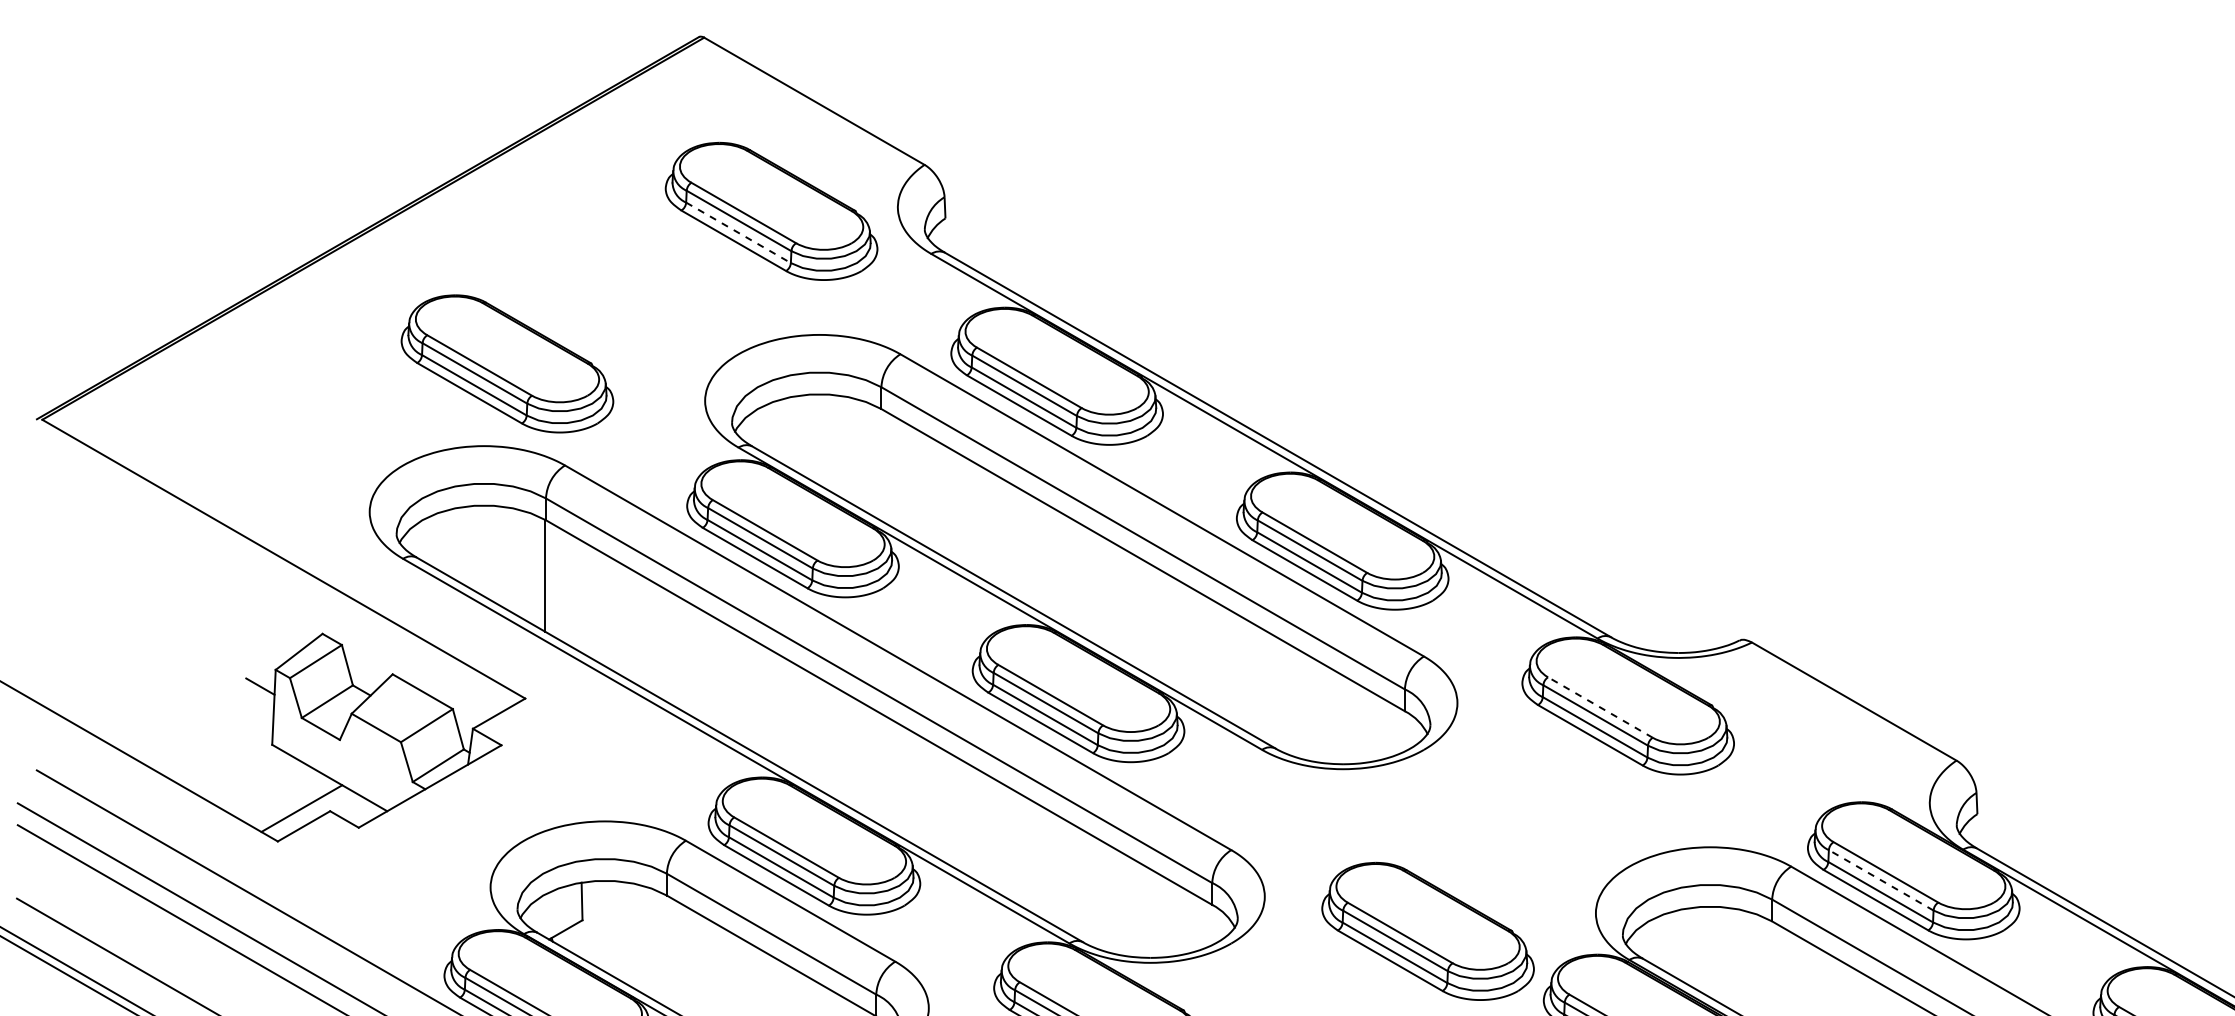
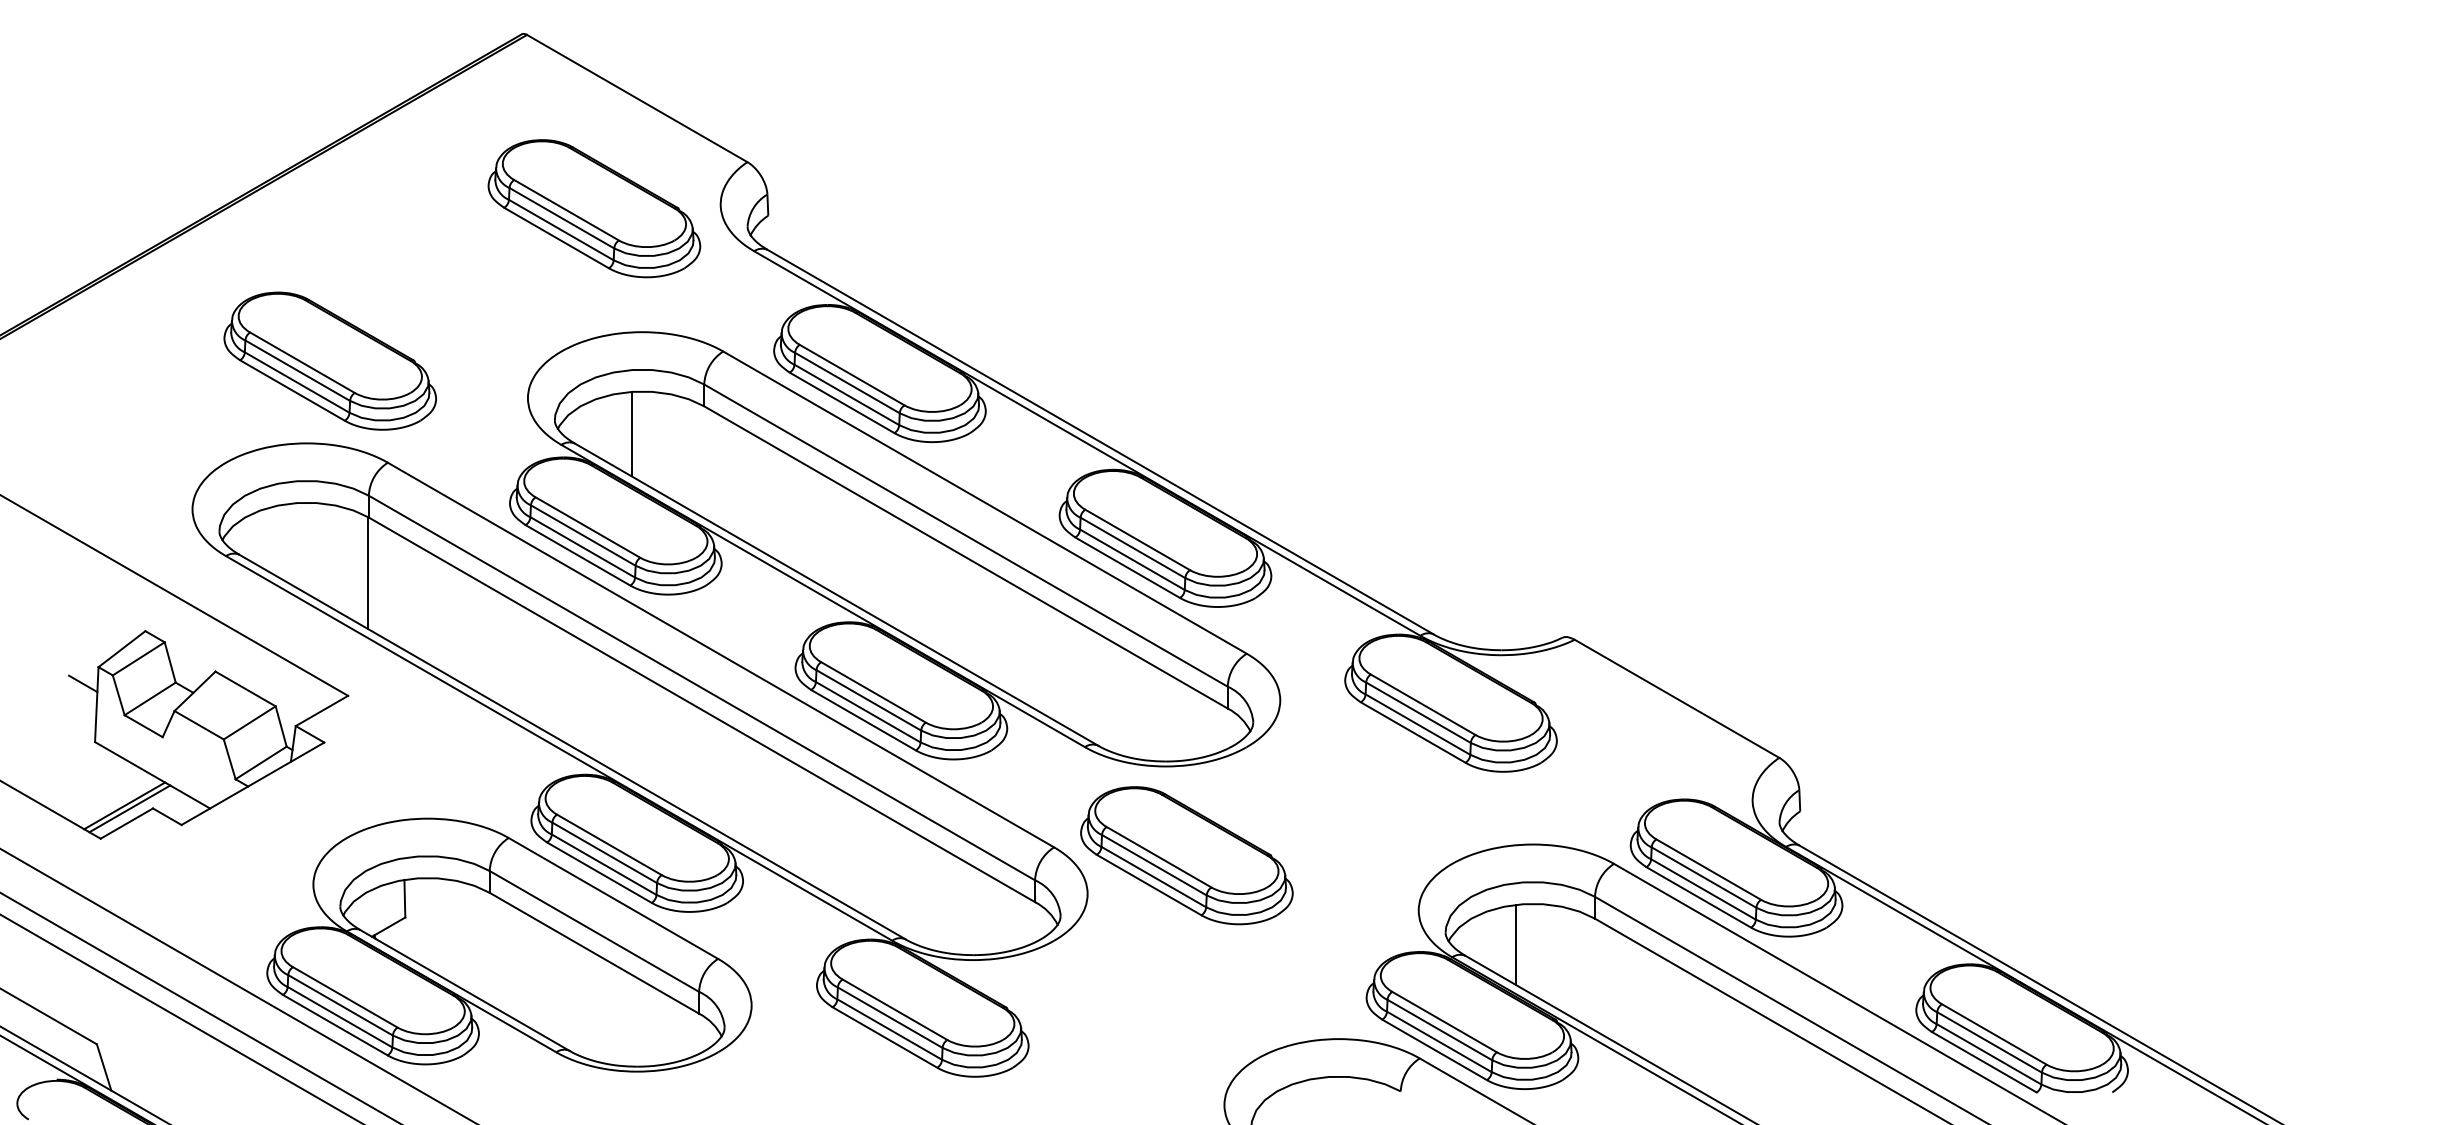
line: (738, 233) -> (561, 230), dashed -> solid
line: (808, 436) -> (631, 433), added
line: (1599, 707) -> (1422, 704), dashed -> solid
line: (306, 811) -> (129, 808), added
line: (1880, 880) -> (1703, 877), dashed -> solid
part: (1427, 931) -> (1186, 855), moved
line: (1692, 947) -> (1515, 944), added

